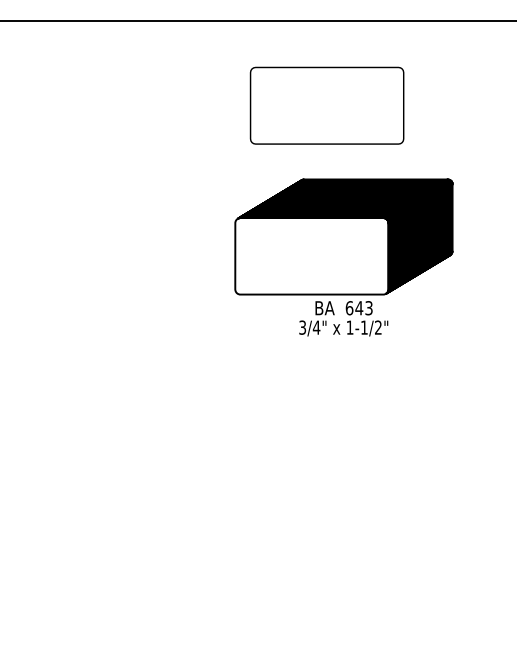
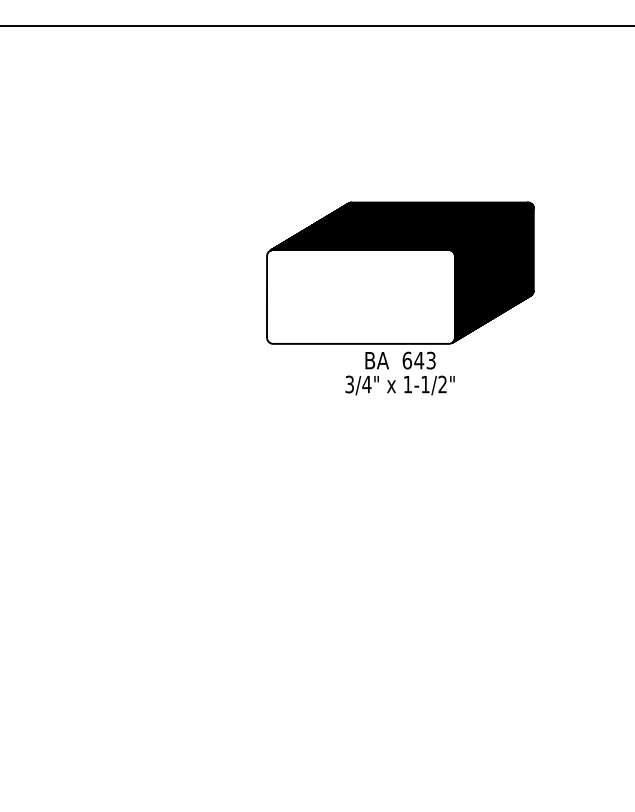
part: (326, 105) -> (401, 129), removed
part: (344, 257) -> (400, 298), moved

